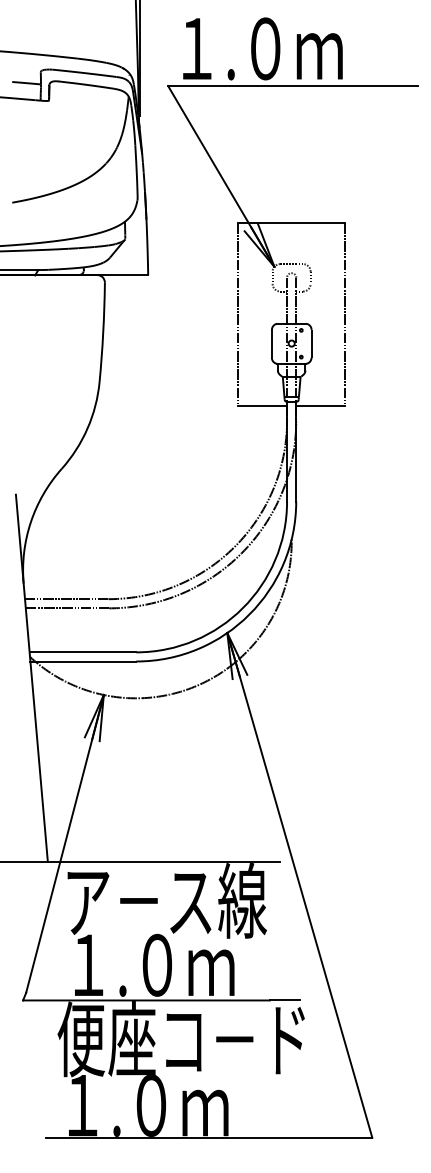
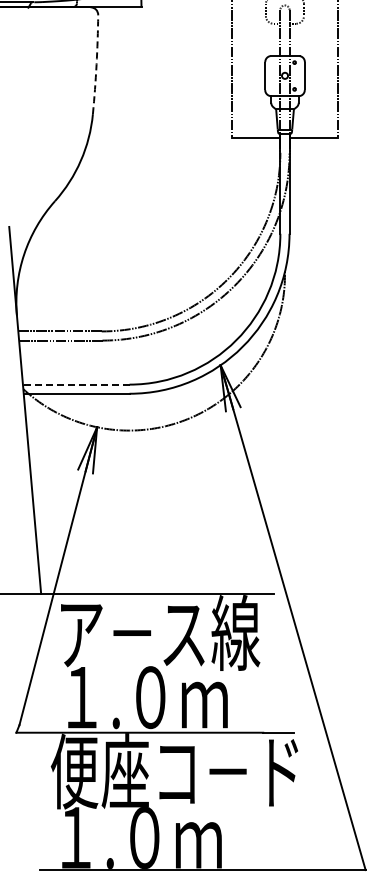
arc: (103, 332) -> (96, 64), solid -> dashed
line: (82, 652) -> (75, 384), solid -> dashed

